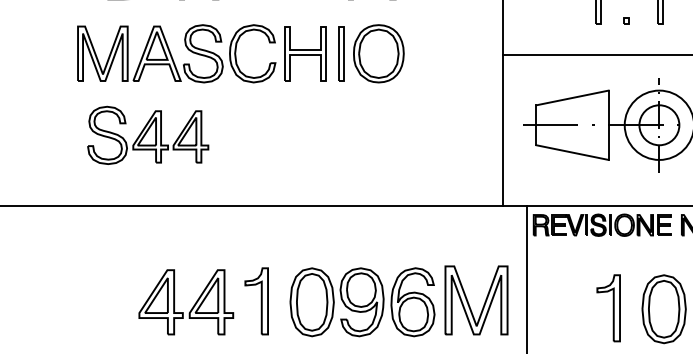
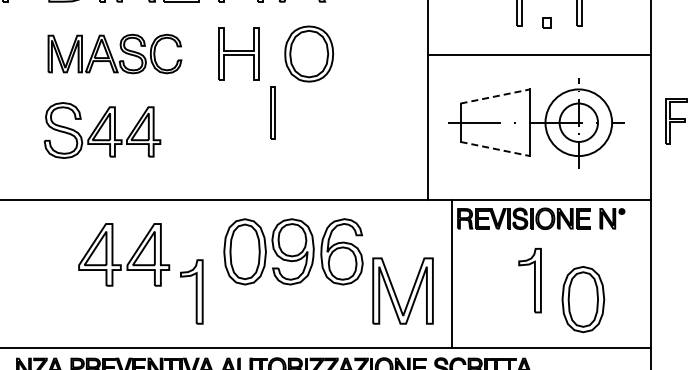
part: (626, 20) -> (547, 22), size x1.6
part: (176, 53) -> (114, 53), size x0.7
part: (340, 53) -> (272, 112), moved
line: (572, 97) -> (495, 96), solid -> dashed
part: (148, 135) -> (102, 130), moved
line: (572, 153) -> (495, 149), solid -> dashed
part: (362, 301) -> (293, 251), moved
part: (192, 306) -> (130, 258), moved
part: (608, 308) -> (529, 280), moved

